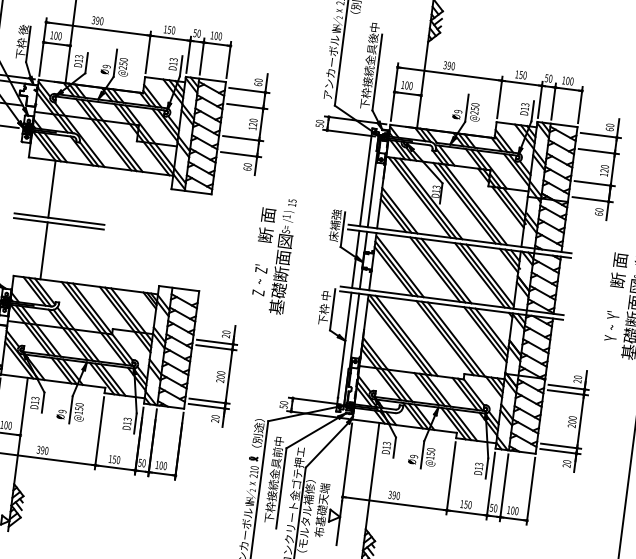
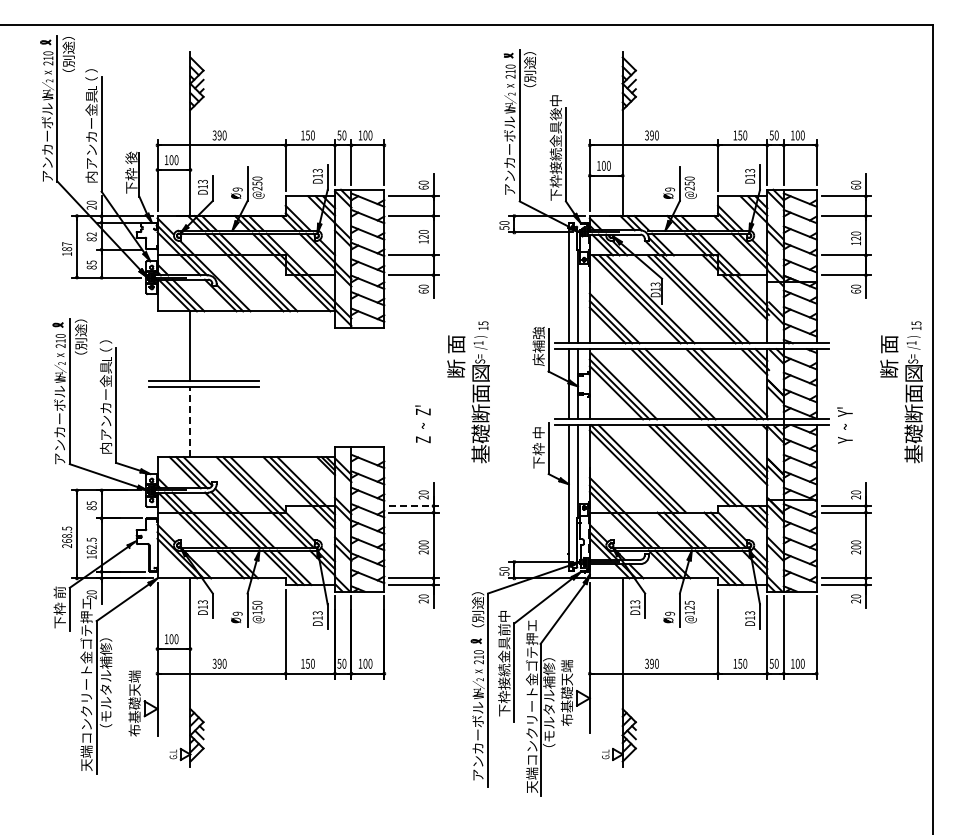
line: (44, 250) -> (190, 421), solid -> dashed
text: (259, 280) -> (422, 424), moved
text: (611, 326) -> (844, 425), moved
line: (216, 342) -> (413, 506), solid -> dashed
text: (430, 451) -> (689, 604), @150 -> @125

